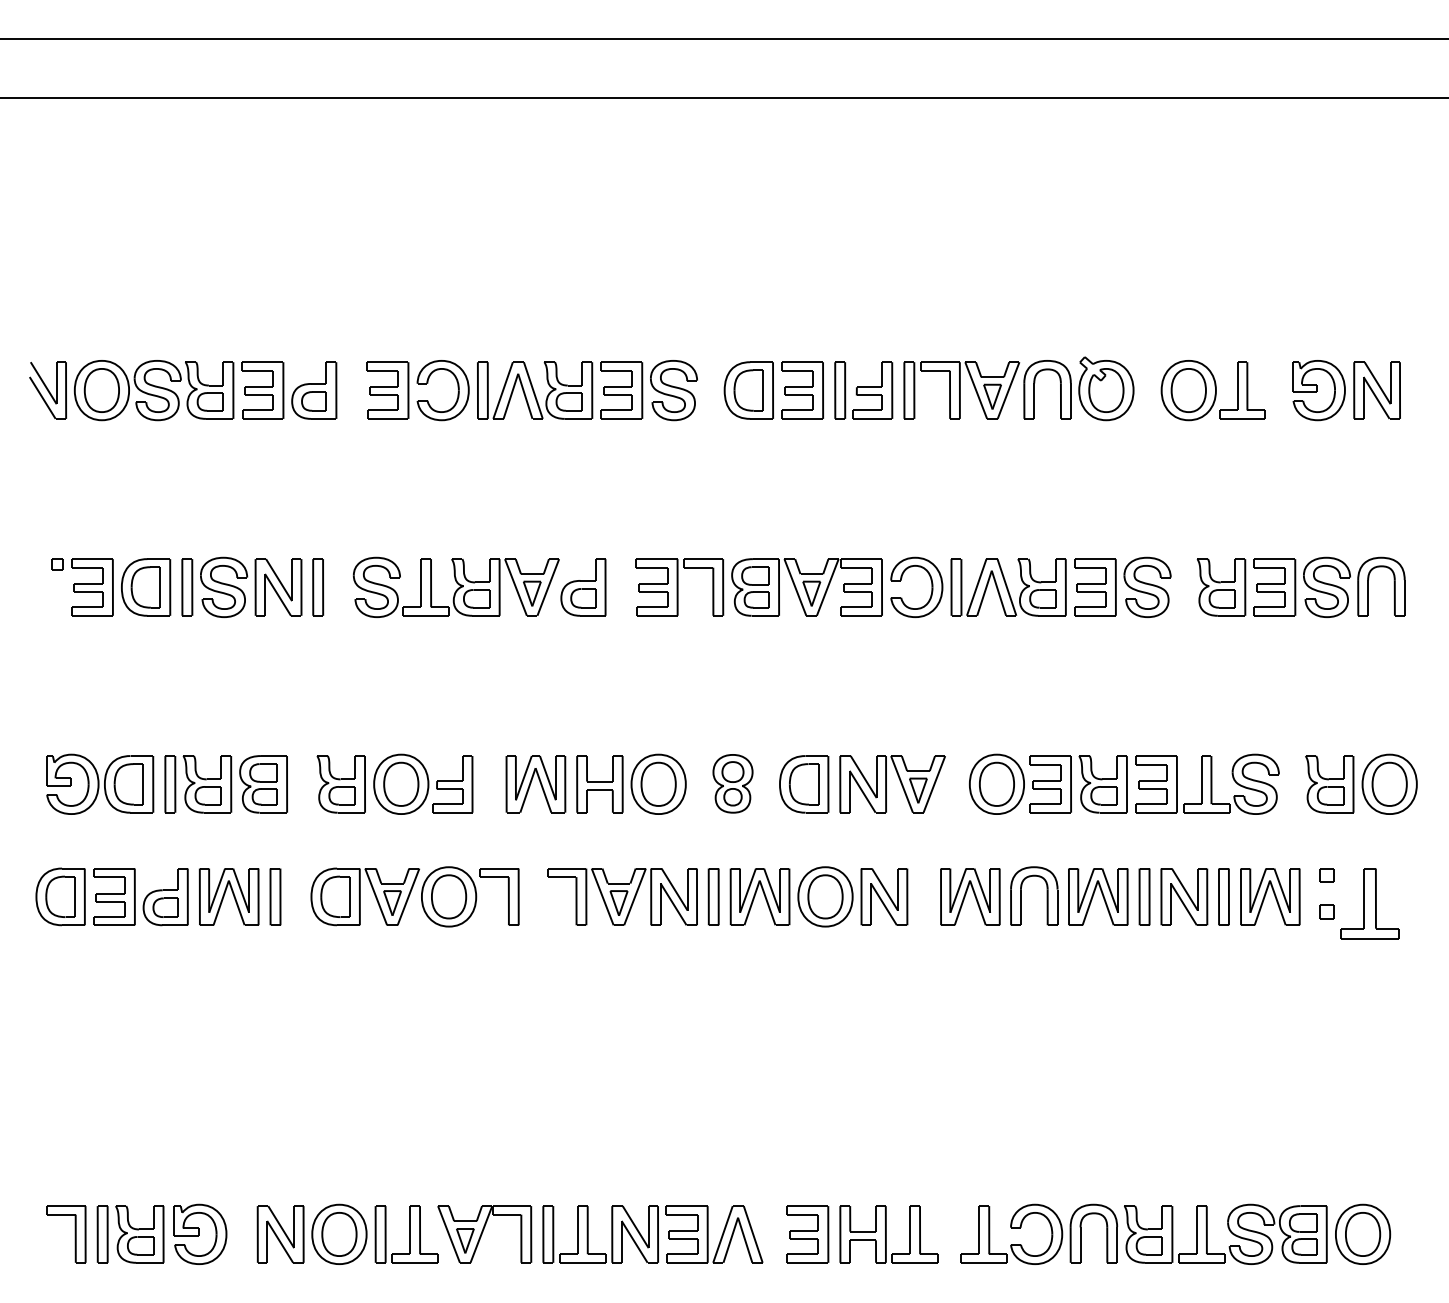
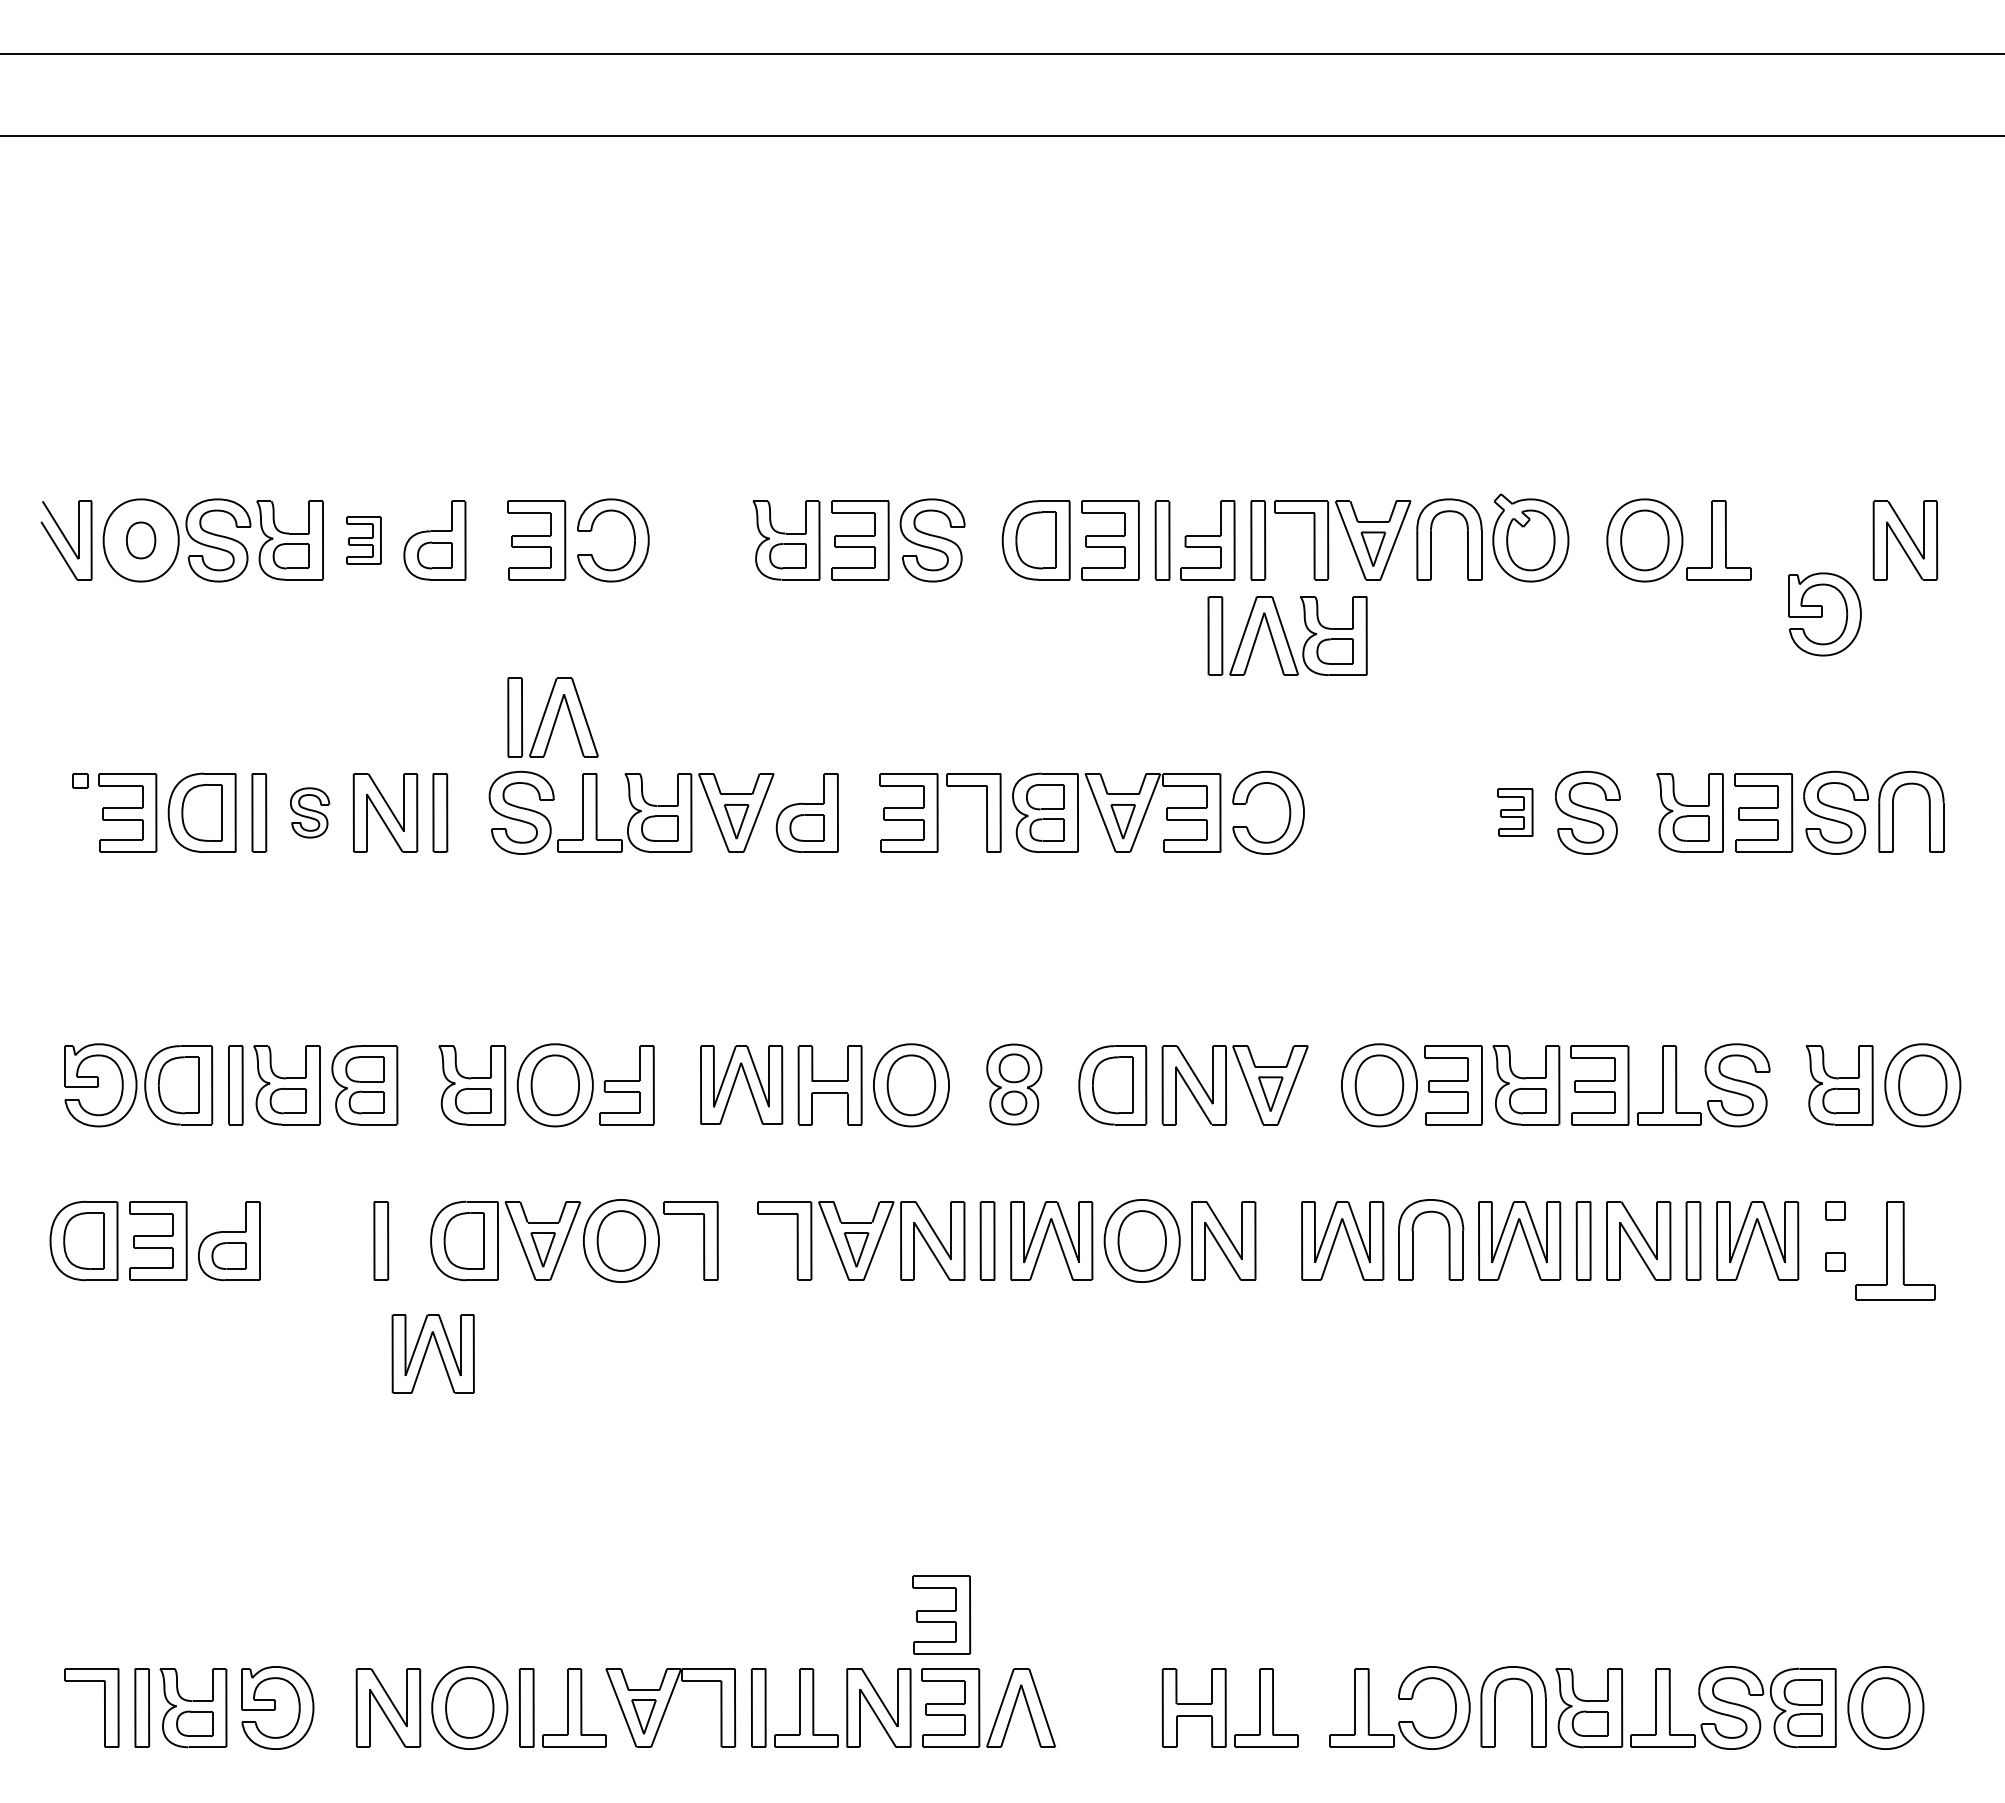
part: (101, 390) -> (140, 540), size x0.6
part: (262, 390) -> (363, 540), size x0.6
part: (509, 390) -> (552, 717), moved
part: (1318, 390) -> (1824, 614), moved
part: (223, 587) -> (309, 812), size x0.6
part: (1008, 587) -> (1287, 635), moved
part: (1095, 587) -> (1515, 812), size x0.6
part: (228, 896) -> (432, 1353), moved
part: (807, 1234) -> (941, 1614), moved

